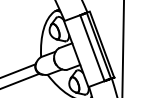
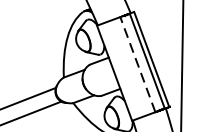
line: (92, 47) -> (137, 63), solid -> dashed

